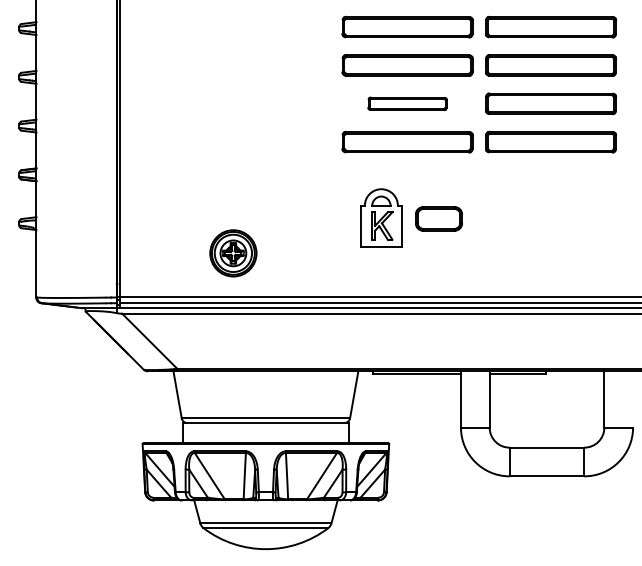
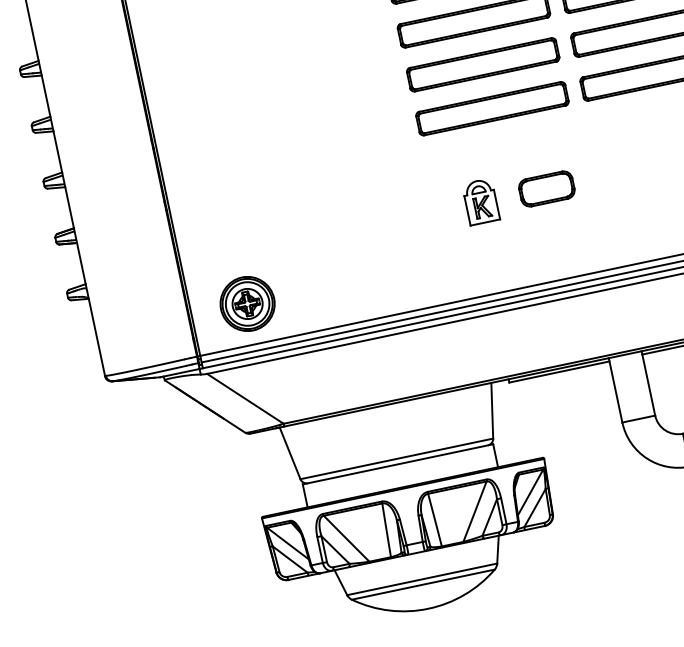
part: (407, 103) -> (482, 64), size x1.67
part: (381, 217) -> (480, 201), size x0.62
part: (233, 253) -> (247, 304), moved

